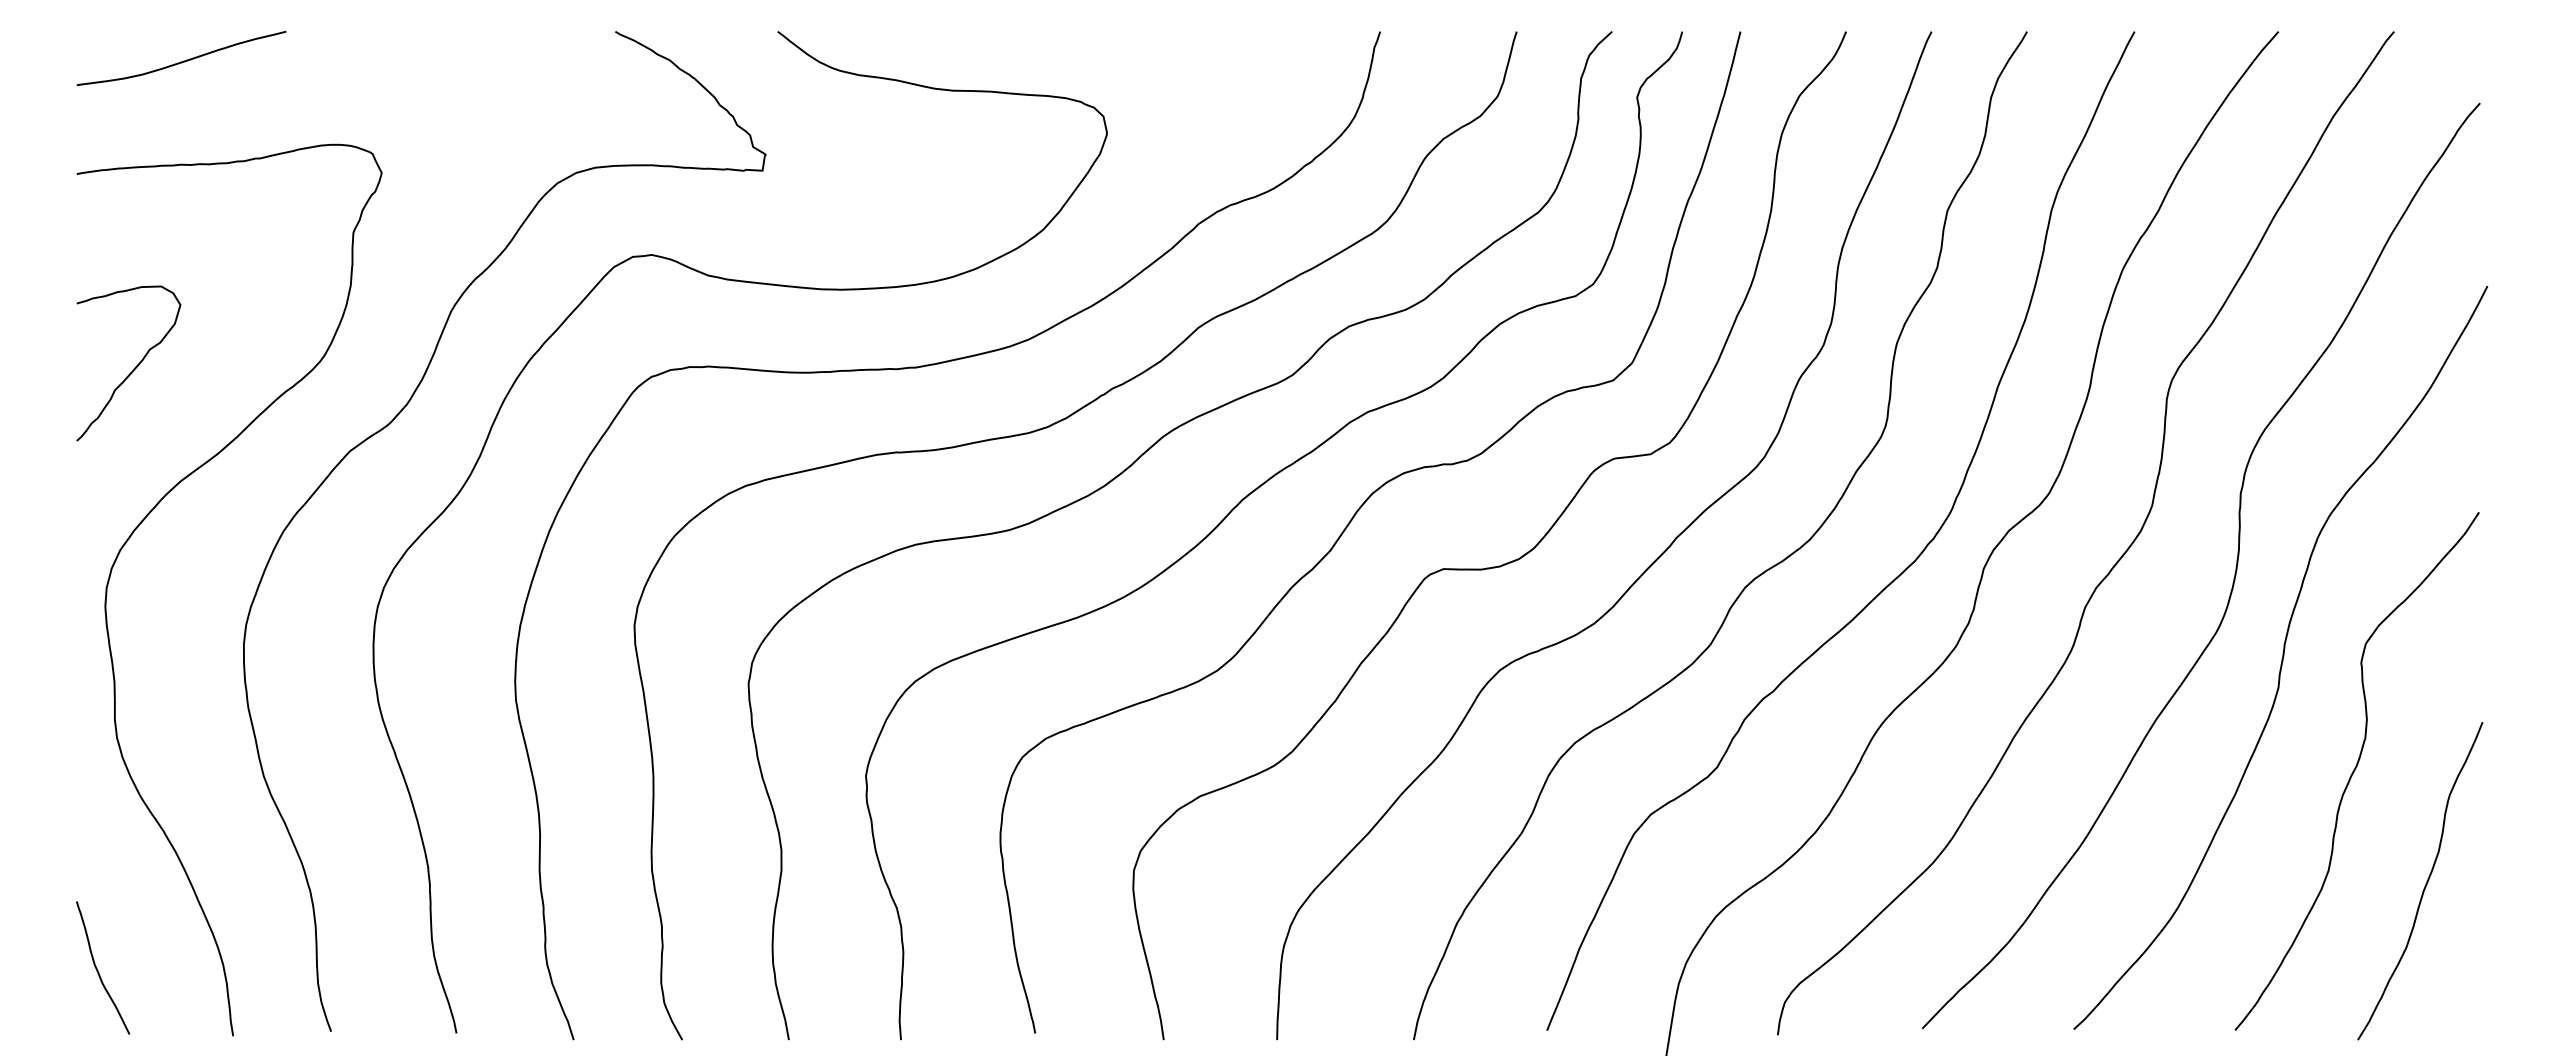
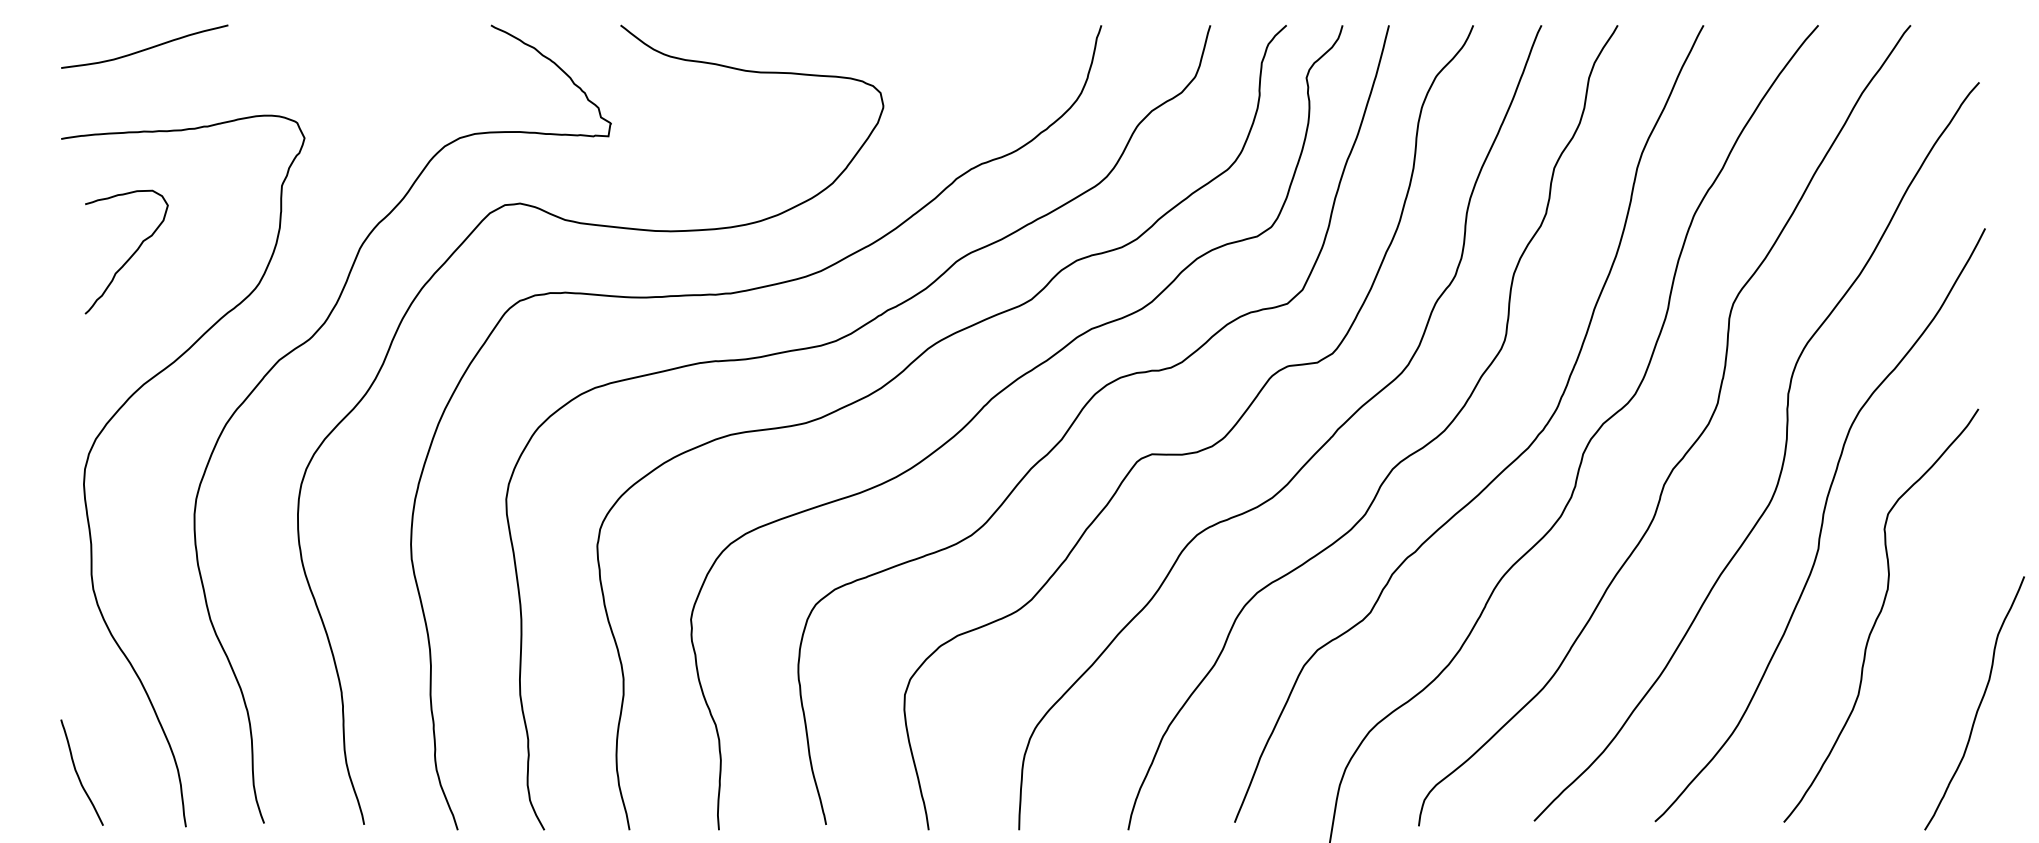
curve: (136, 365) -> (132, 253), moved
curve: (2425, 883) -> (1978, 705), moved

